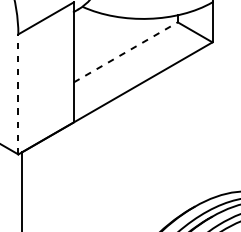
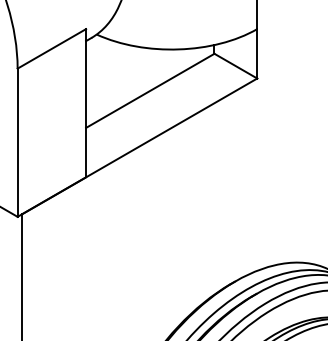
line: (126, 52) -> (150, 90), dashed -> solid
line: (18, 94) -> (17, 142), dashed -> solid

